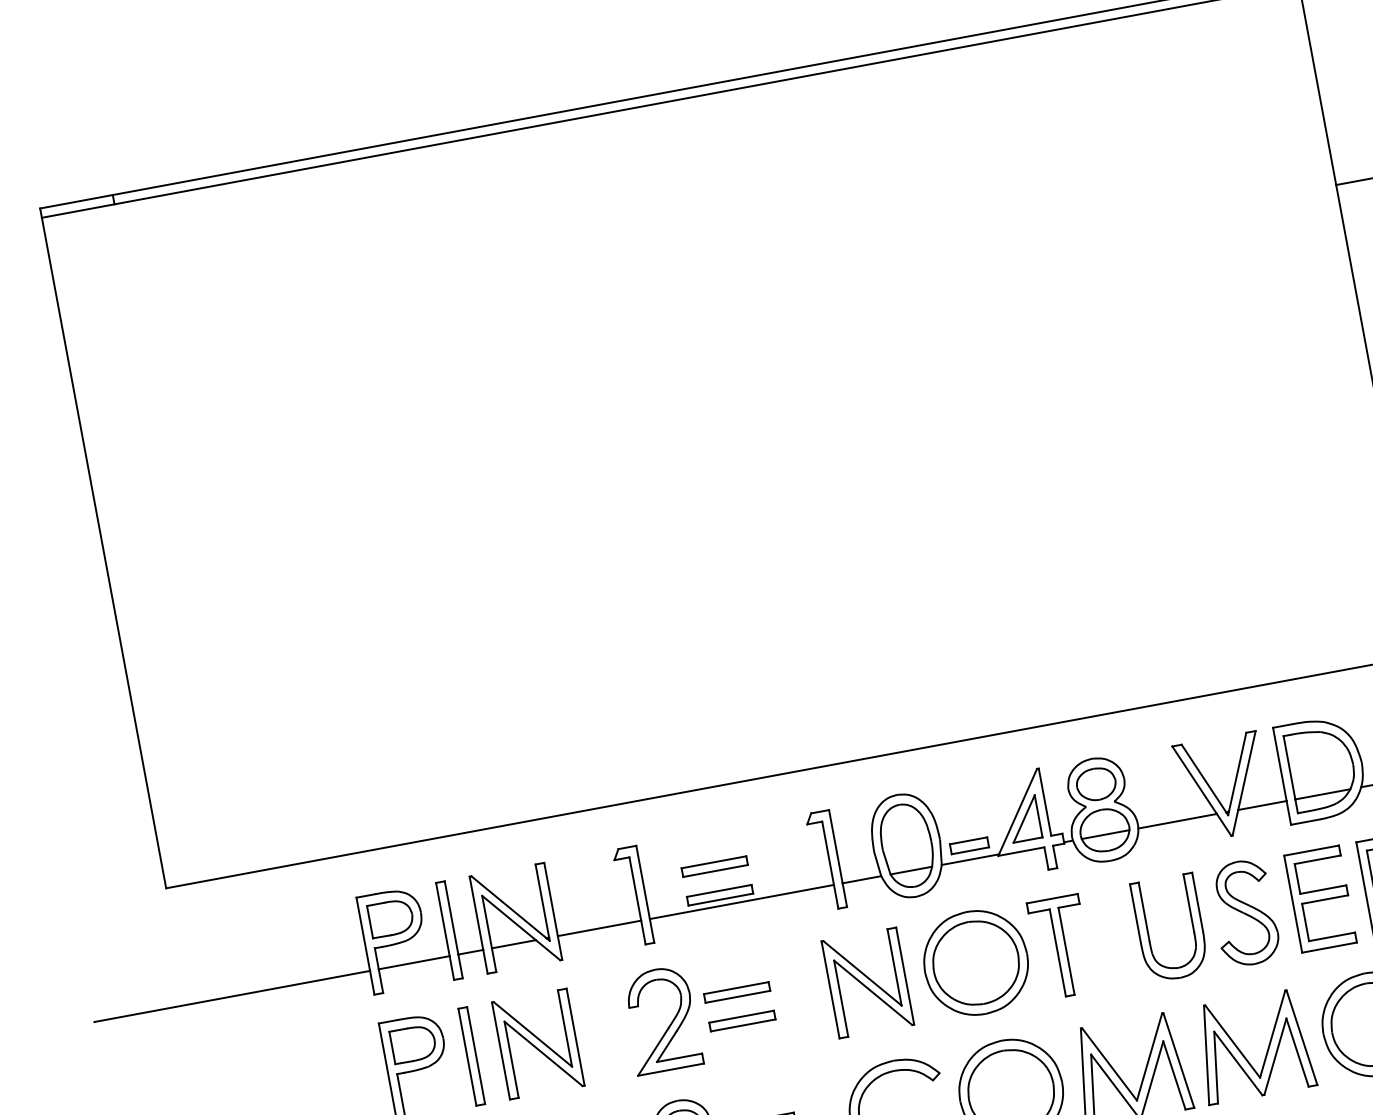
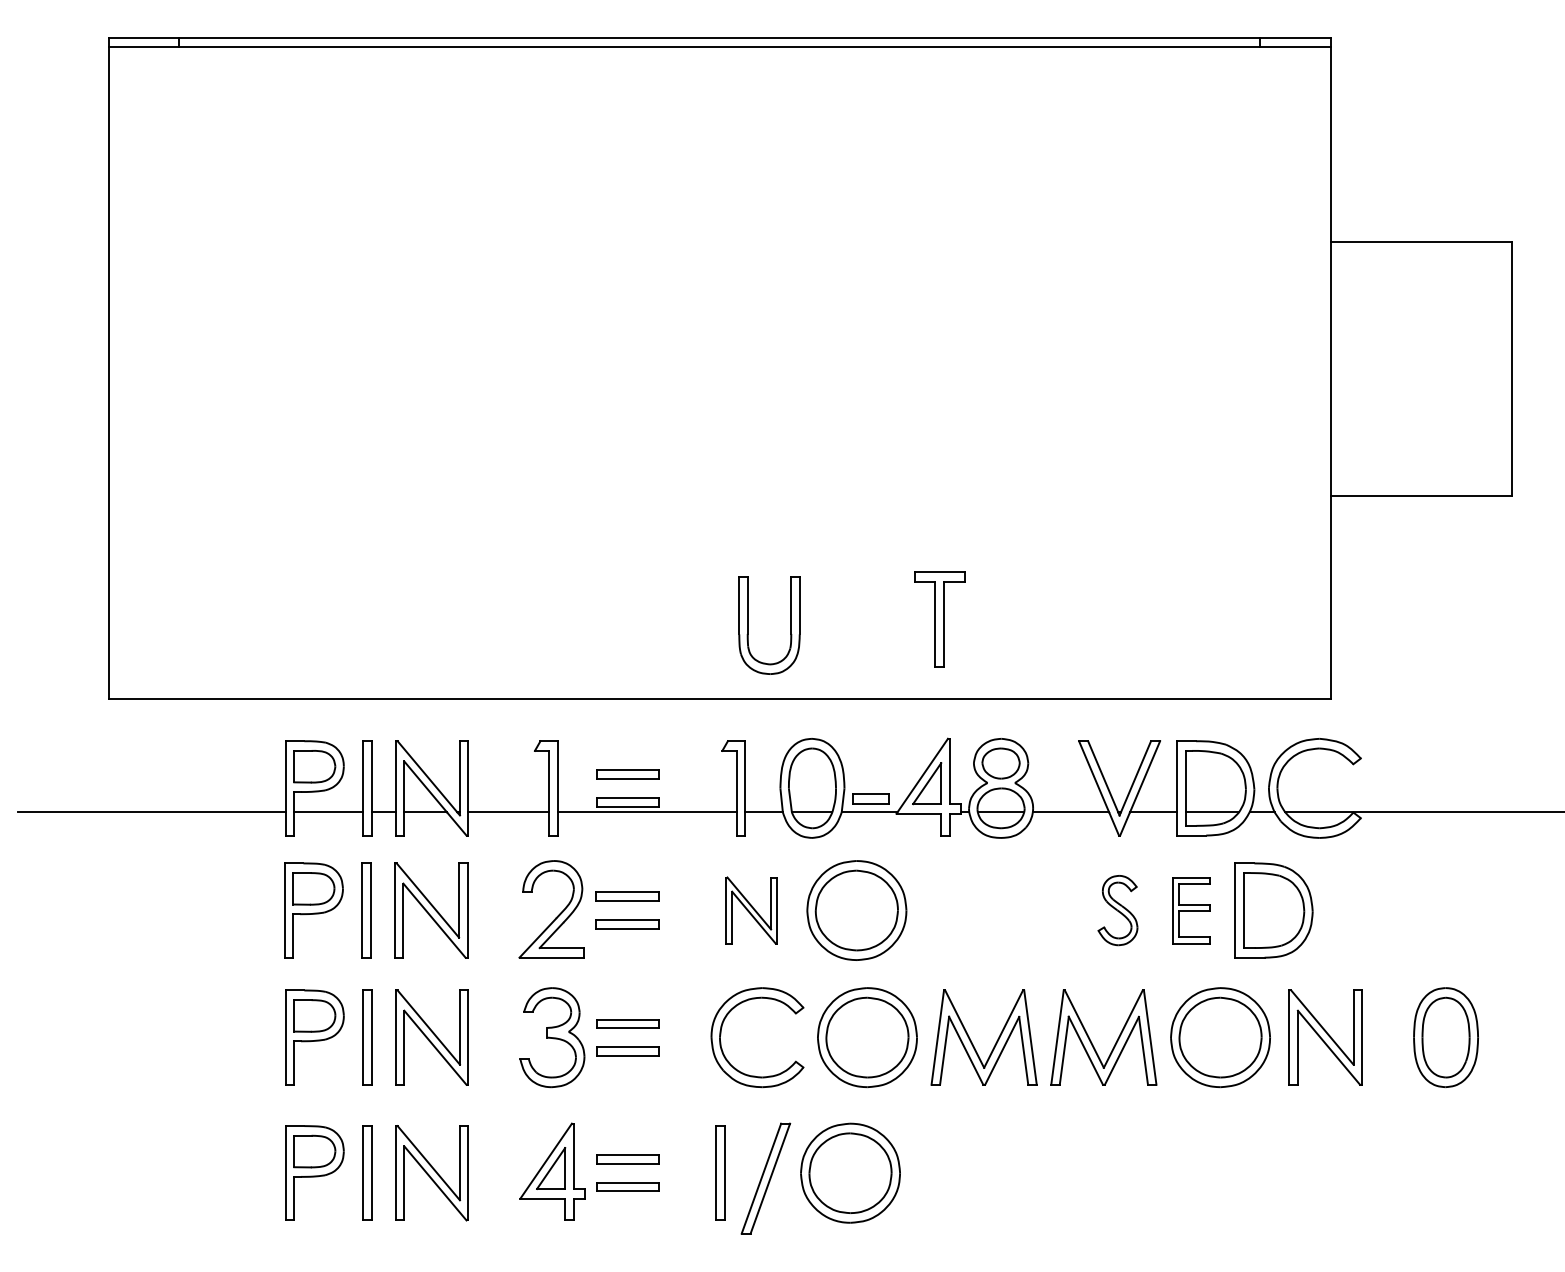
part: (1320, 899) -> (1191, 910), size x0.7
part: (1244, 913) -> (1117, 910), size x0.7
part: (1148, 931) -> (748, 625), moved
part: (1061, 947) -> (939, 619), moved
part: (867, 983) -> (751, 910), size x0.7

